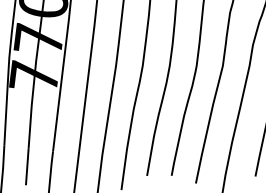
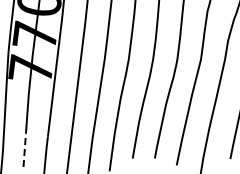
line: (27, 166) -> (24, 150), solid -> dashed

